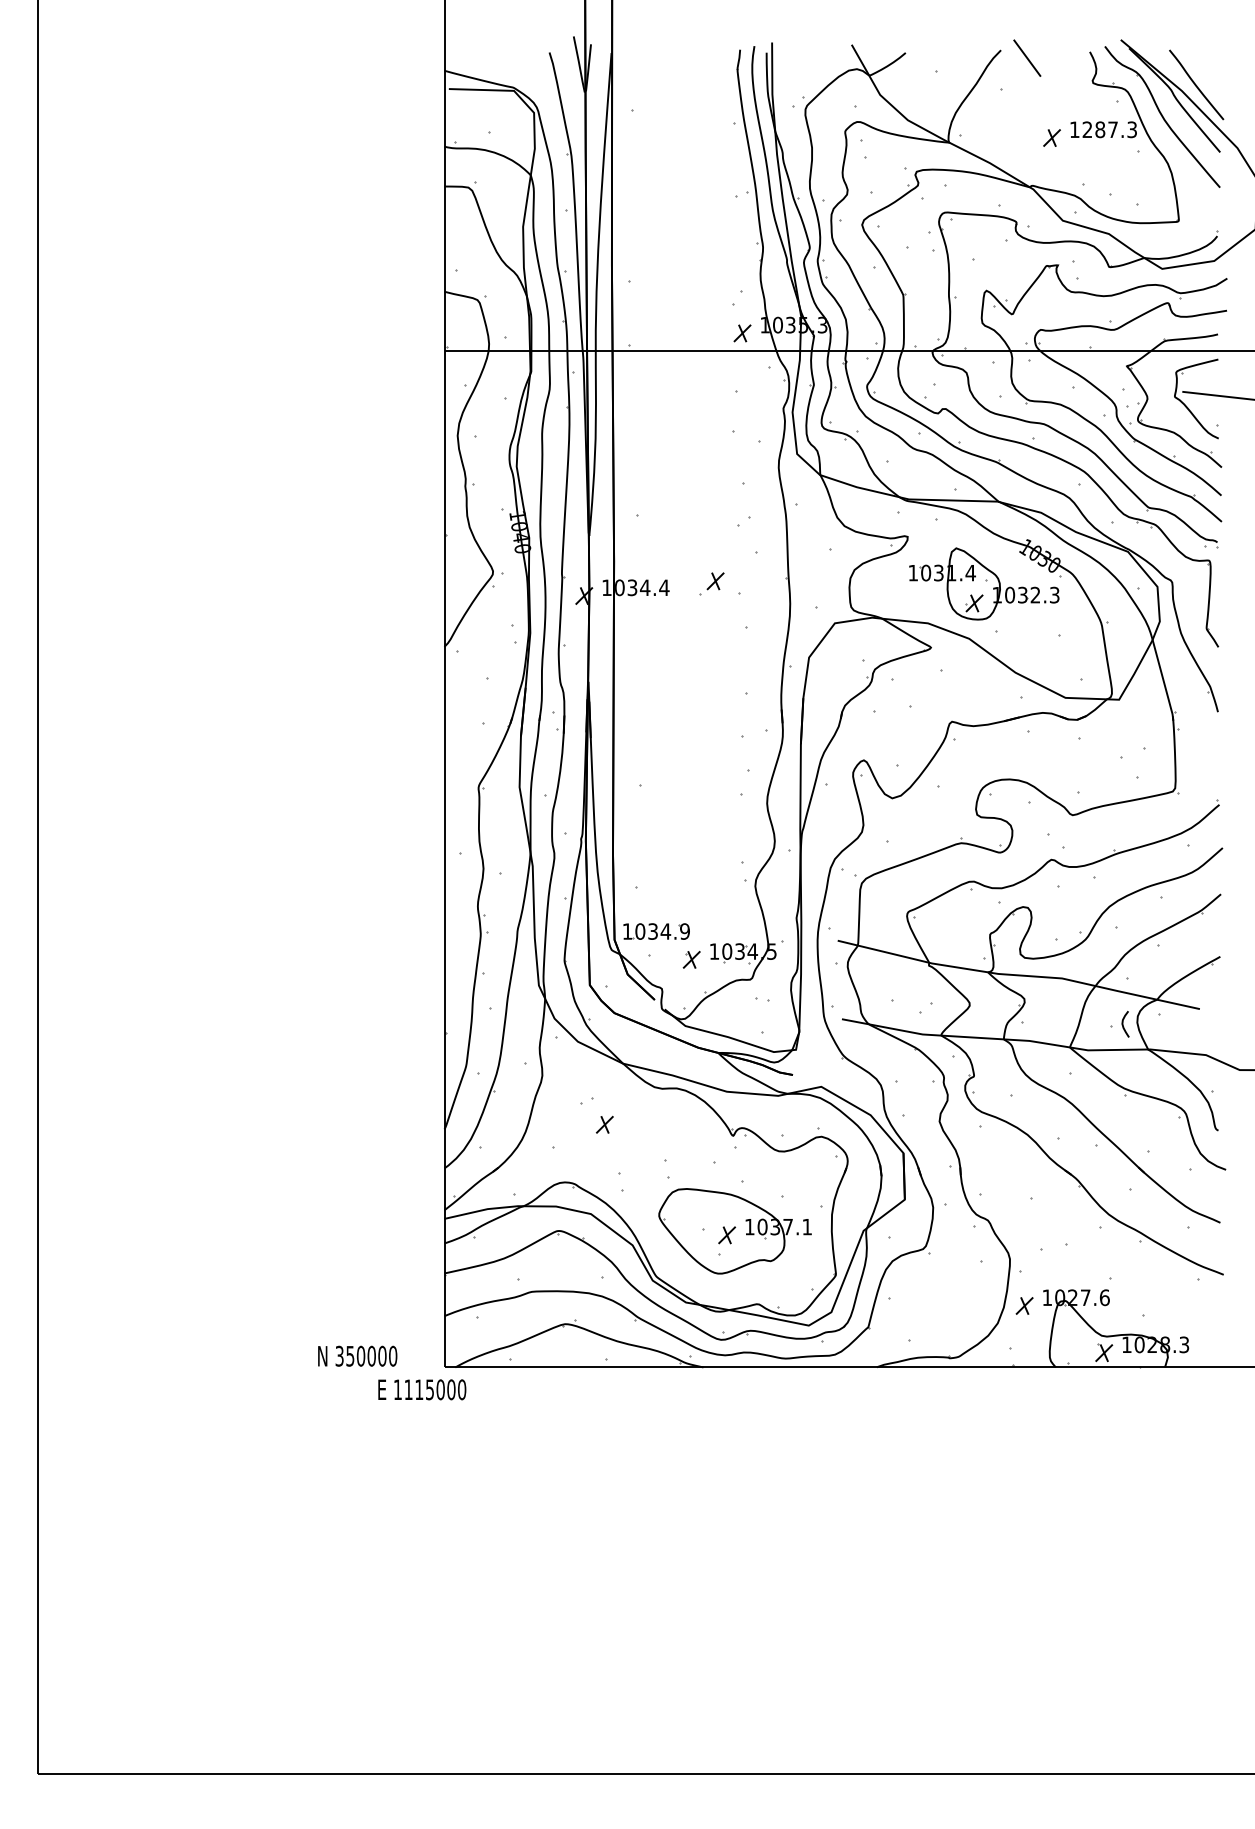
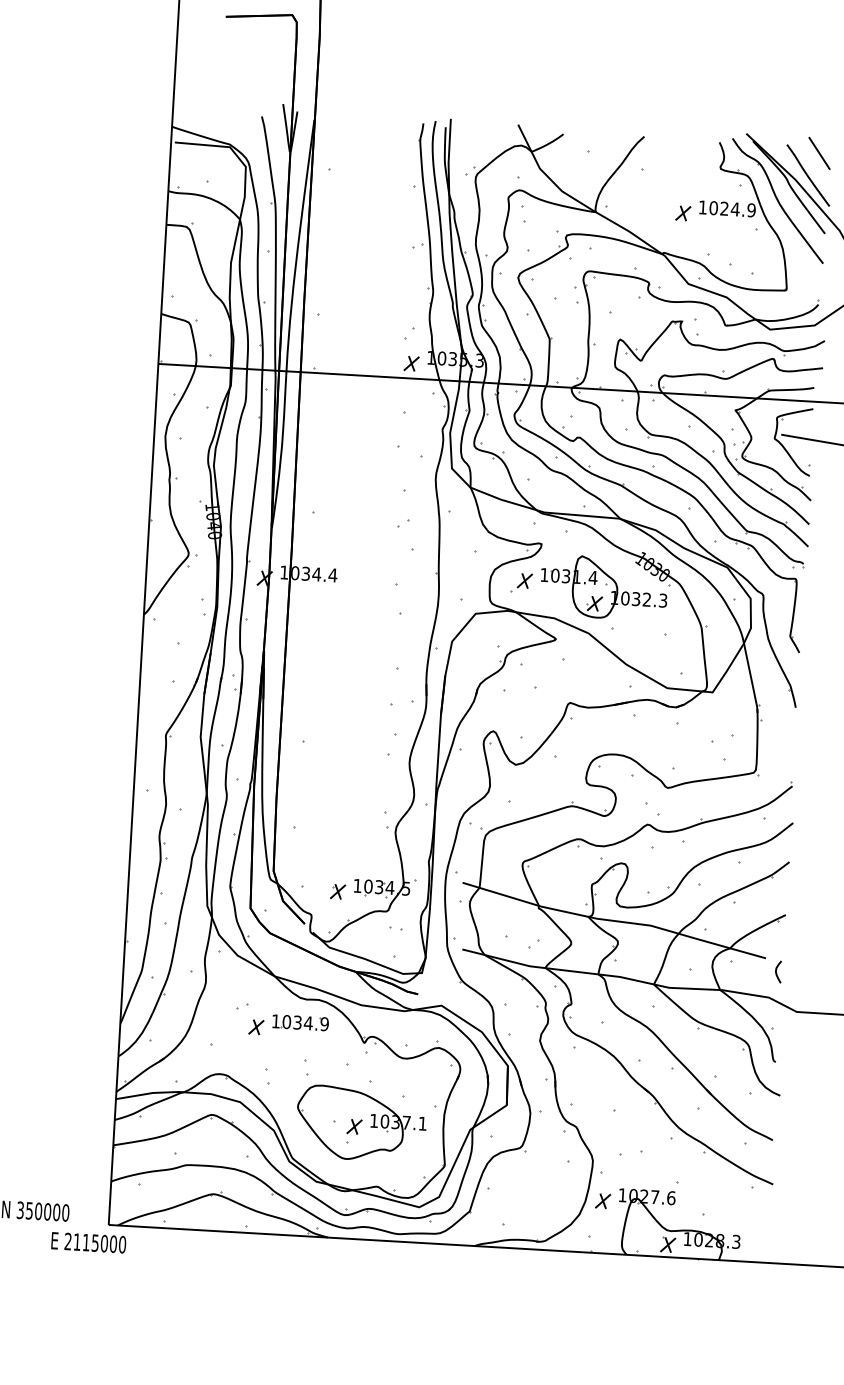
line: (1027, 57) -> (819, 152), moved
text: (1109, 129) -> (732, 209), 1287.3 -> 1024.9
part: (711, 583) -> (521, 582), moved
part: (656, 931) -> (300, 1022), moved
curve: (1123, 1024) -> (776, 972), moved
text: (397, 1389) -> (67, 1241), 1115000 -> 2115000

